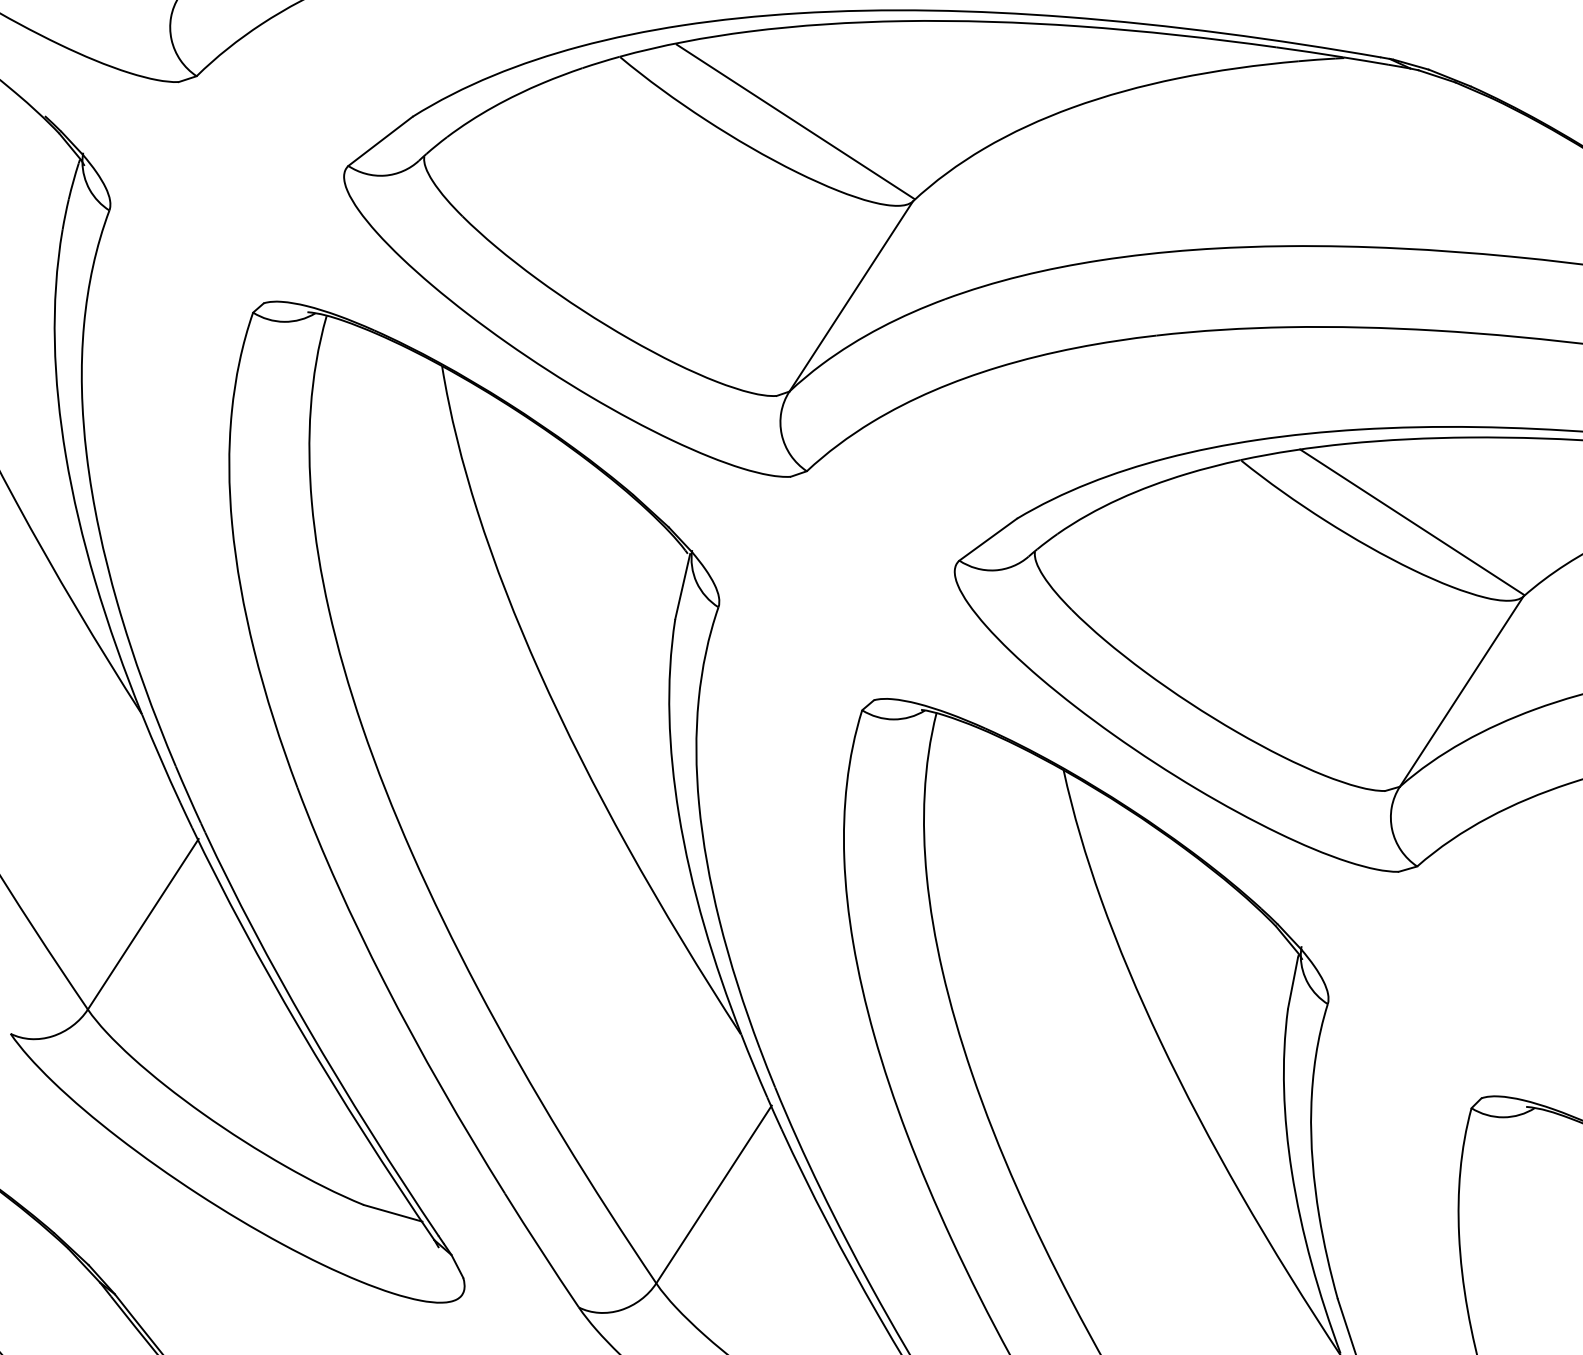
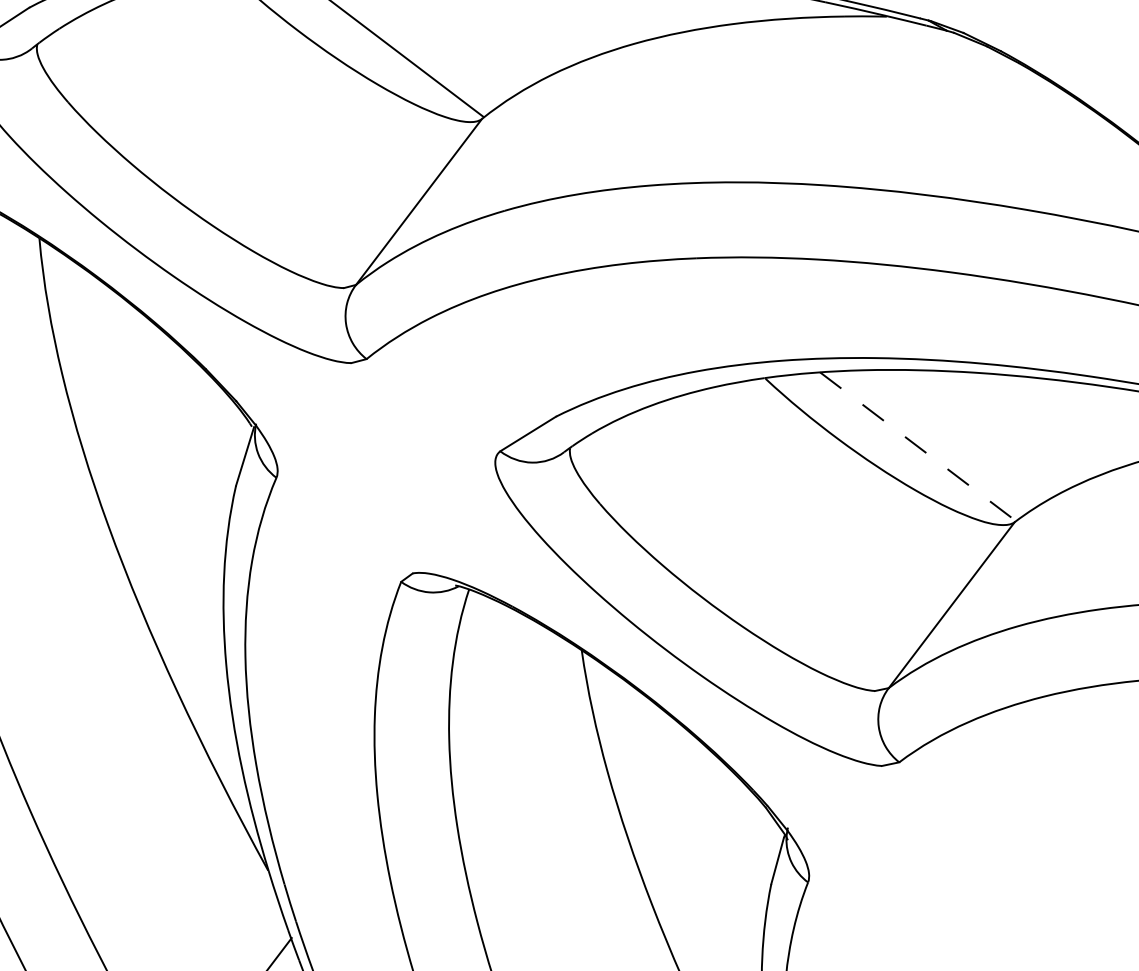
line: (1412, 522) -> (918, 446), solid -> dashed

